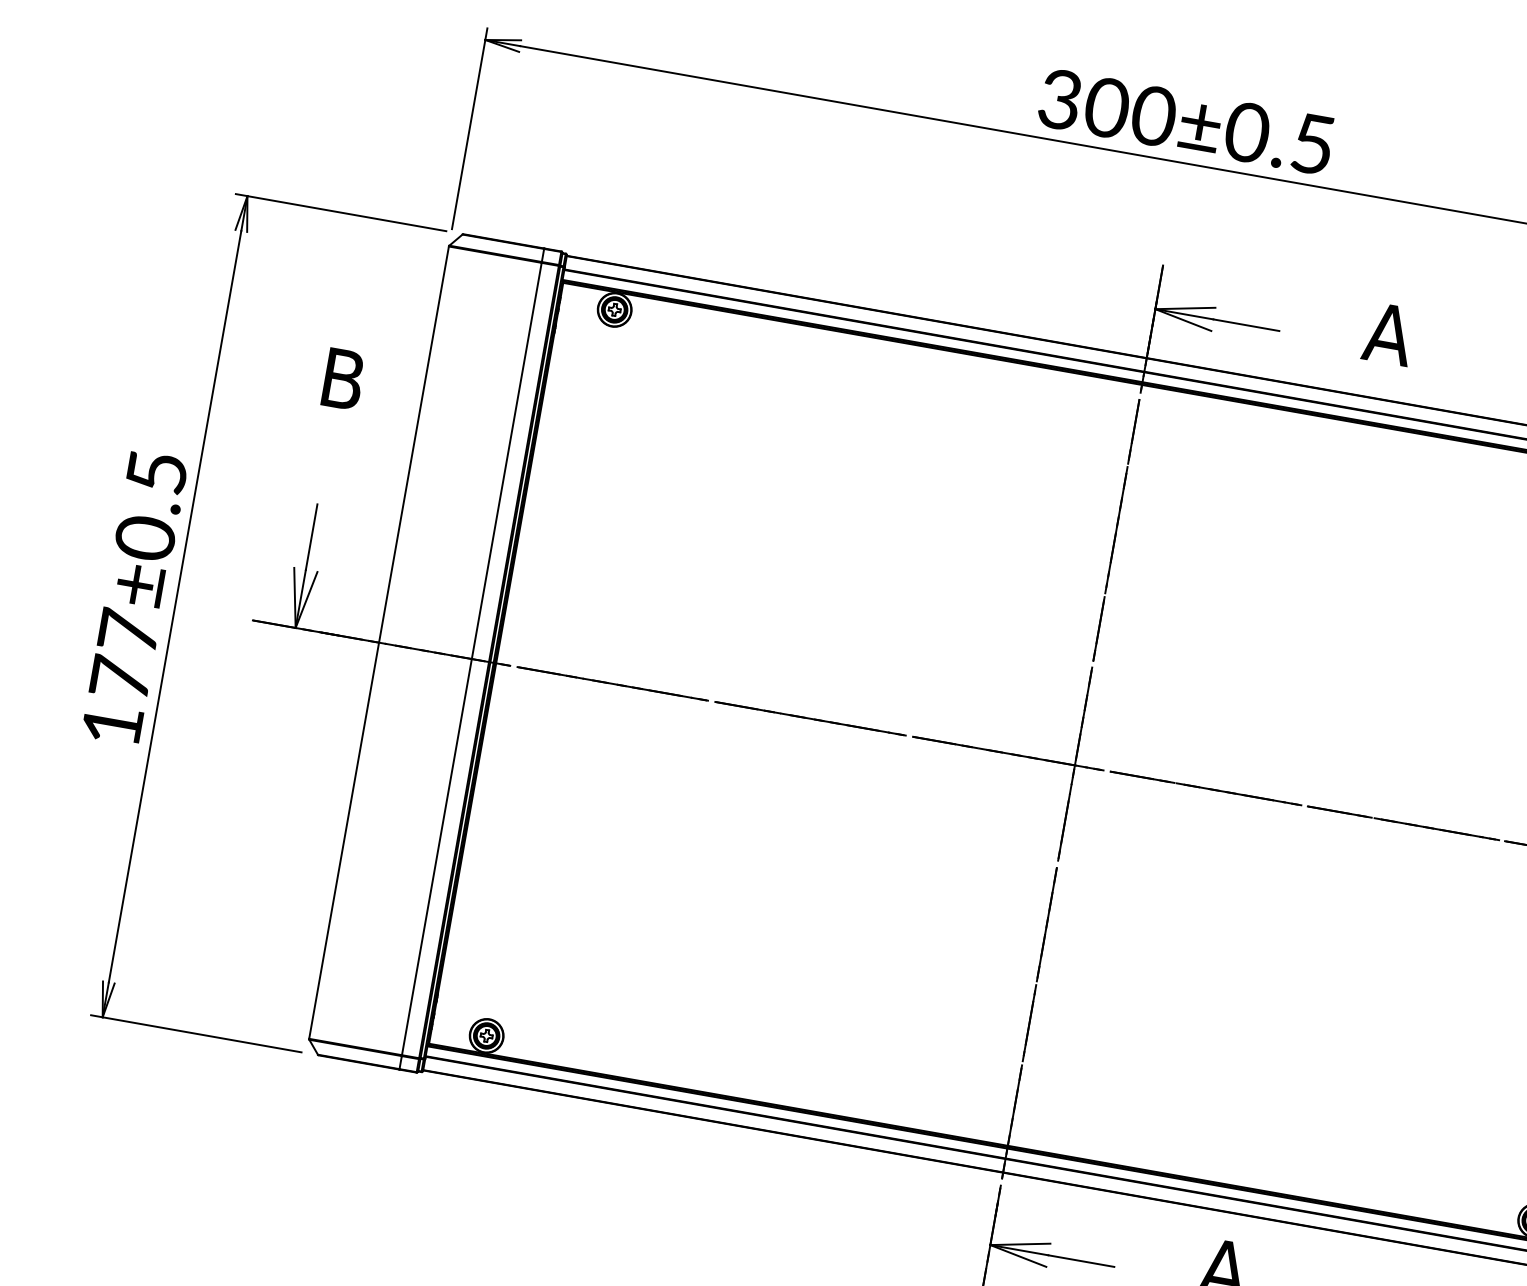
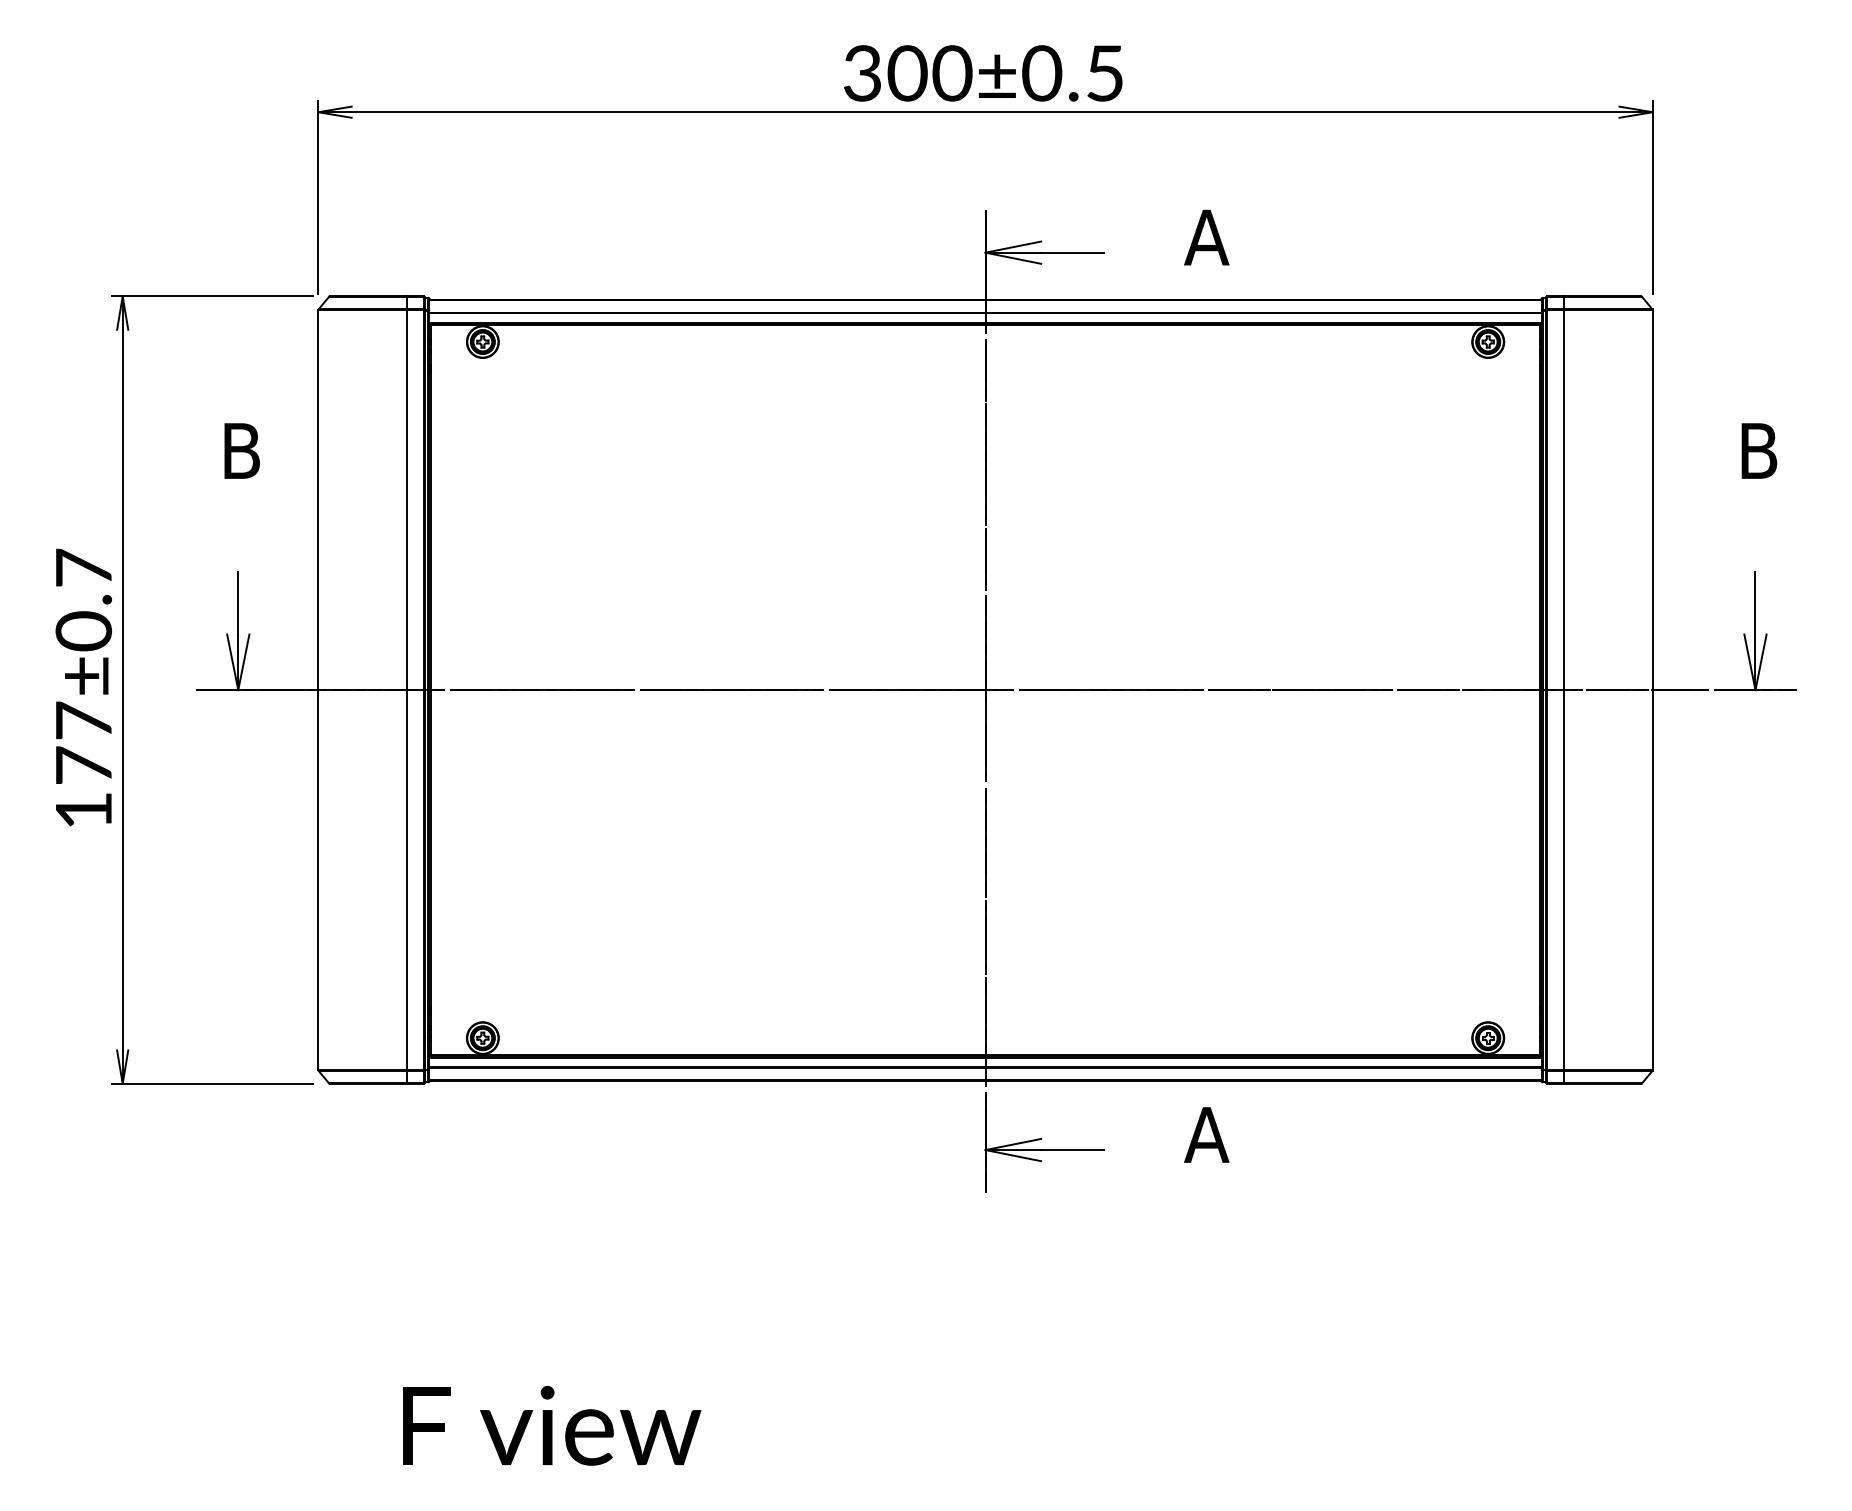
text: (157, 471) -> (84, 567), 177±0.5 -> 177±0.7

